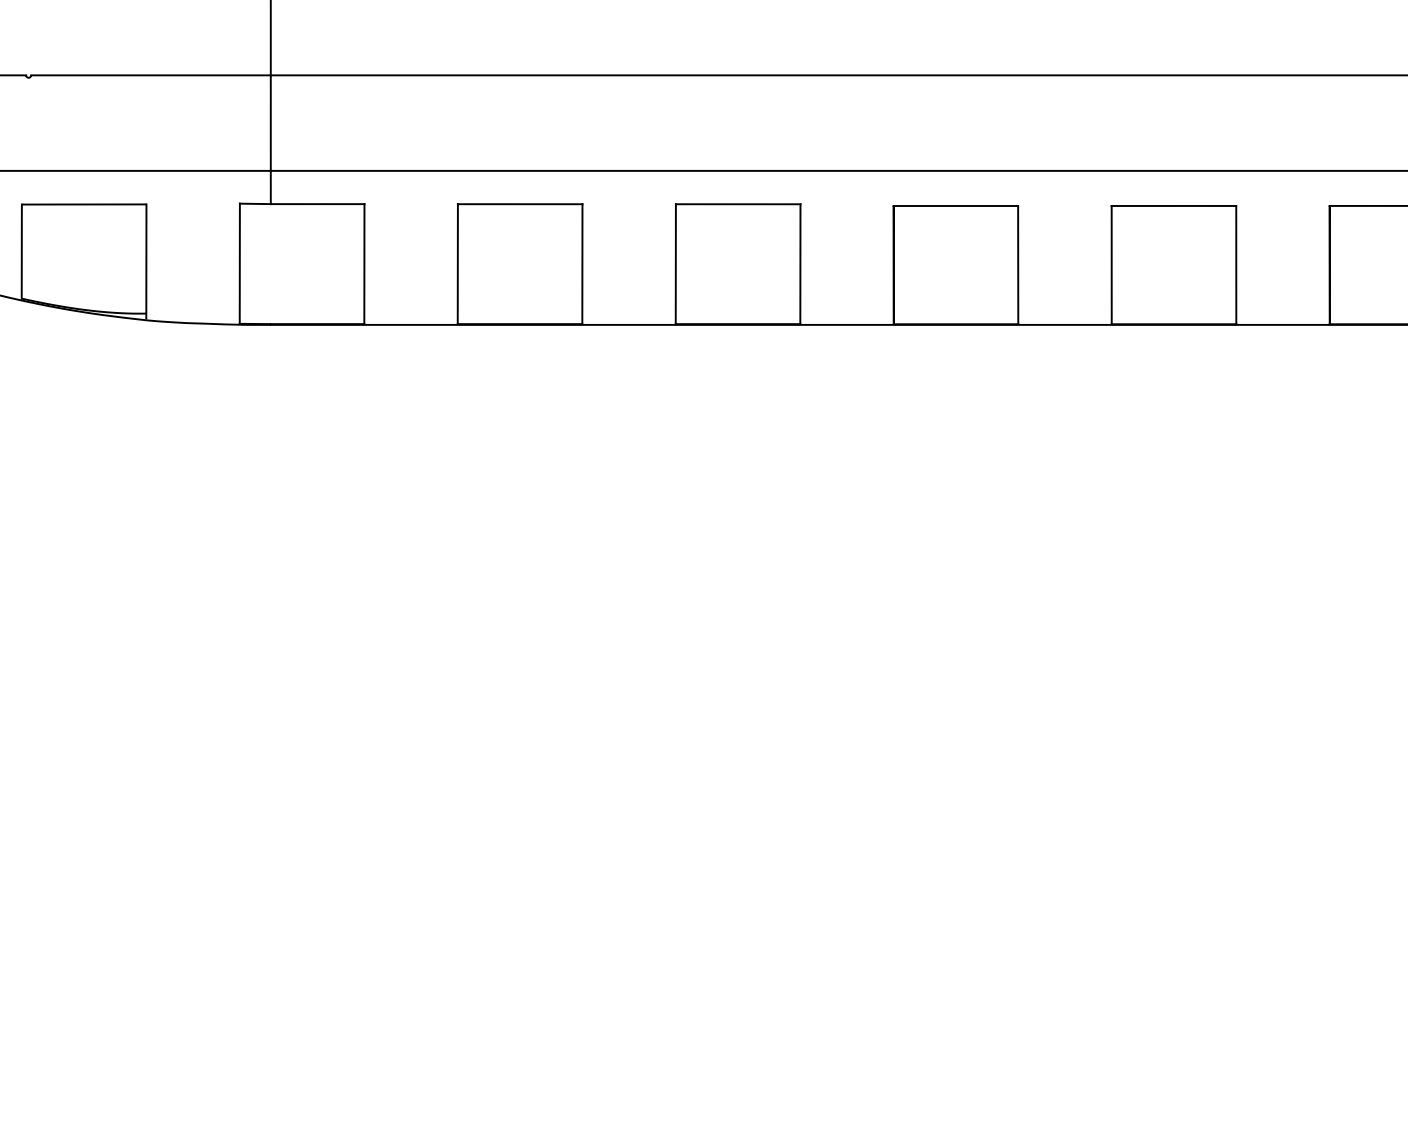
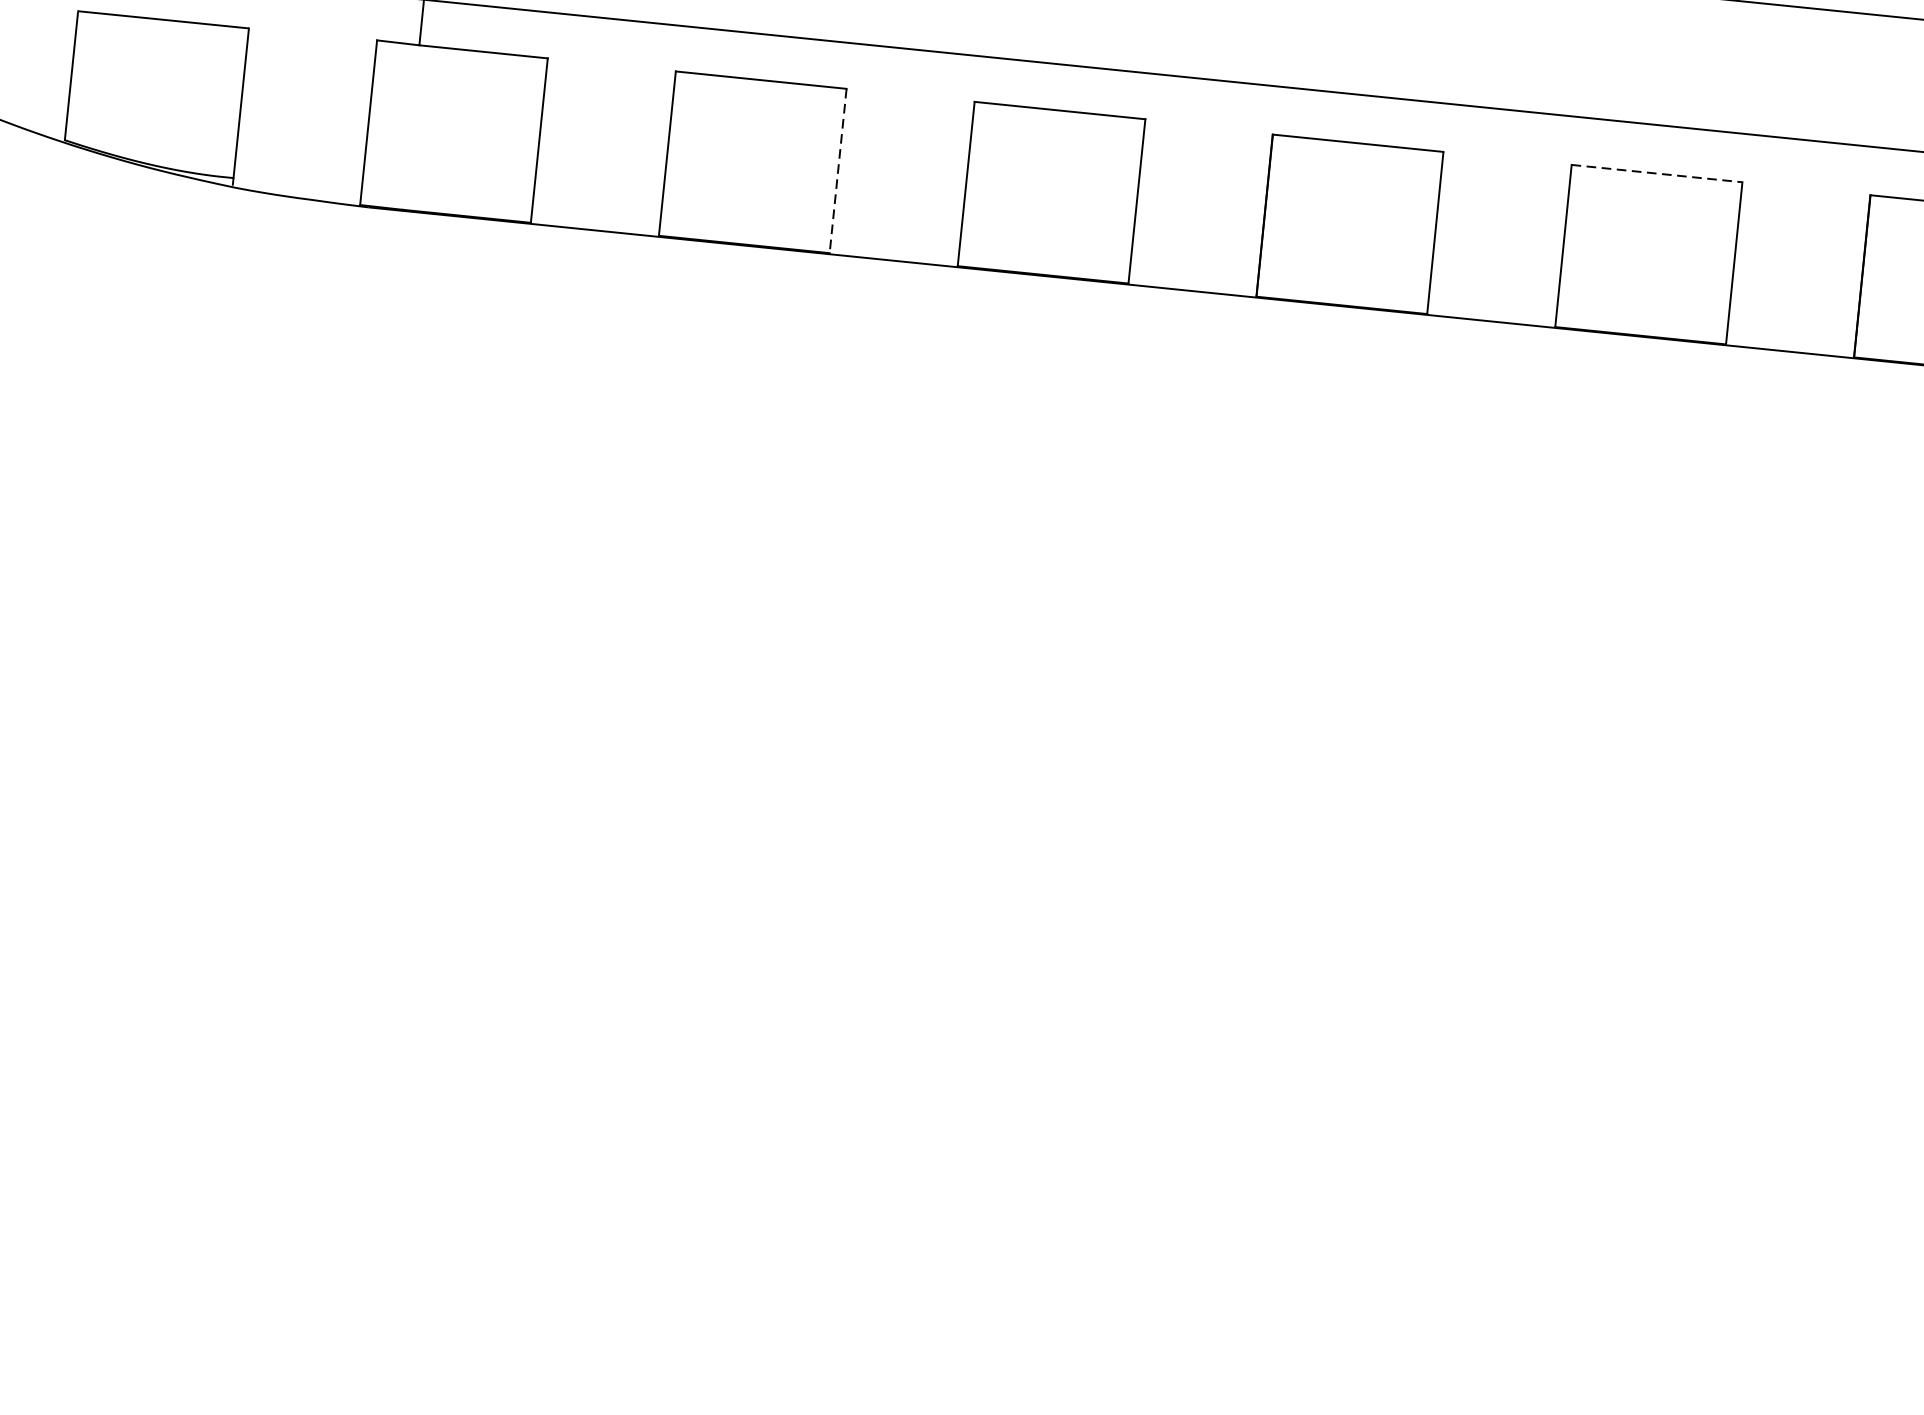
line: (1174, 205) -> (1657, 173), solid -> dashed
line: (582, 264) -> (838, 171), solid -> dashed

